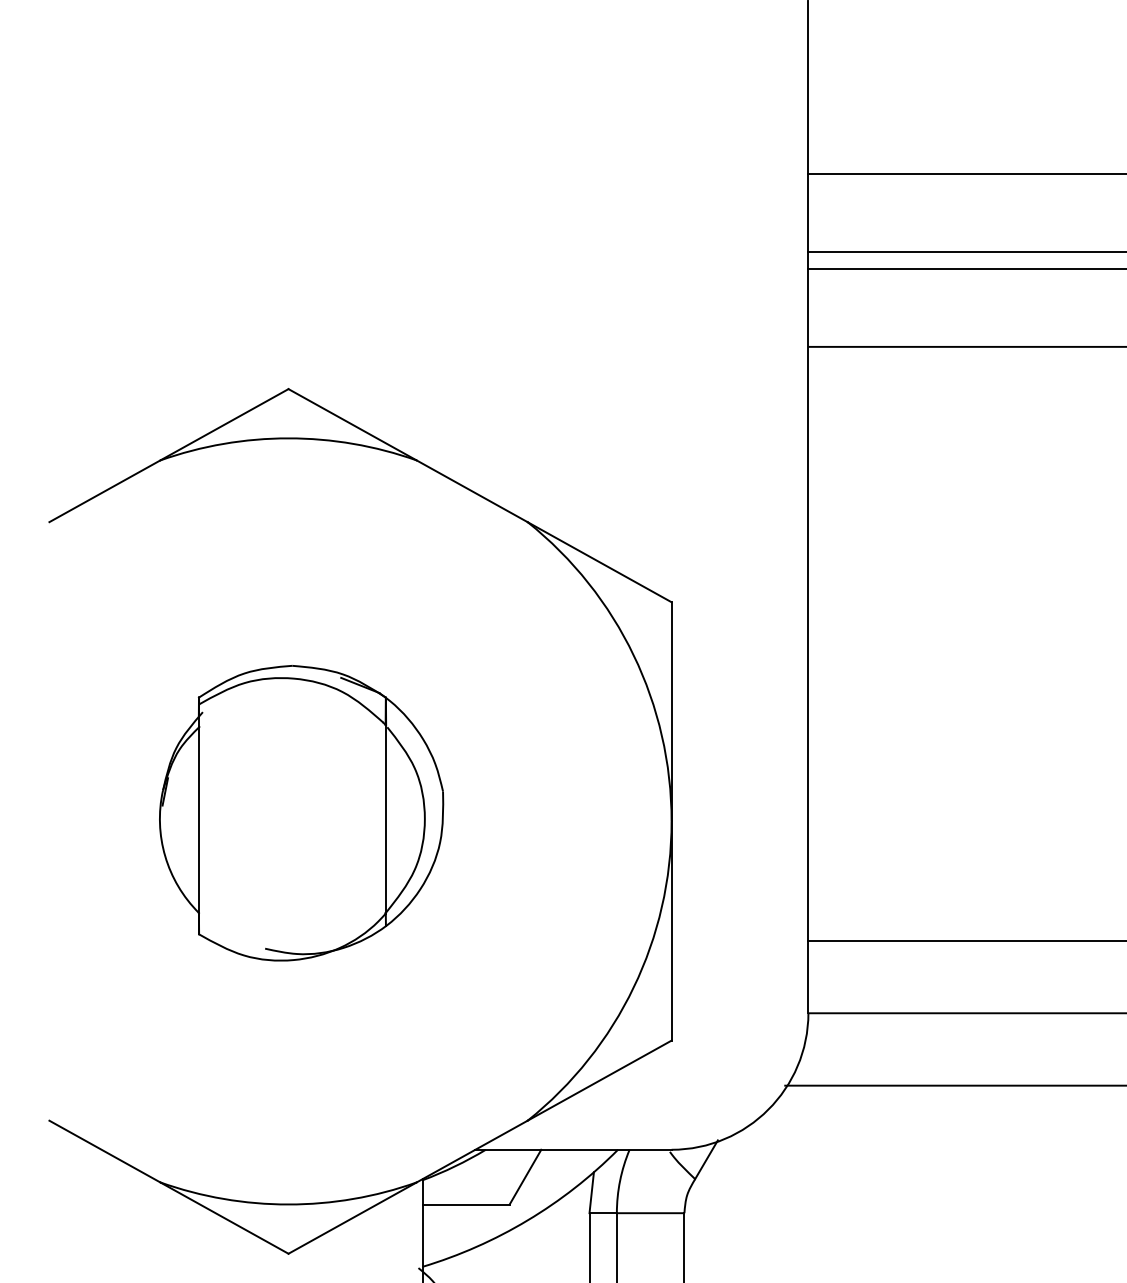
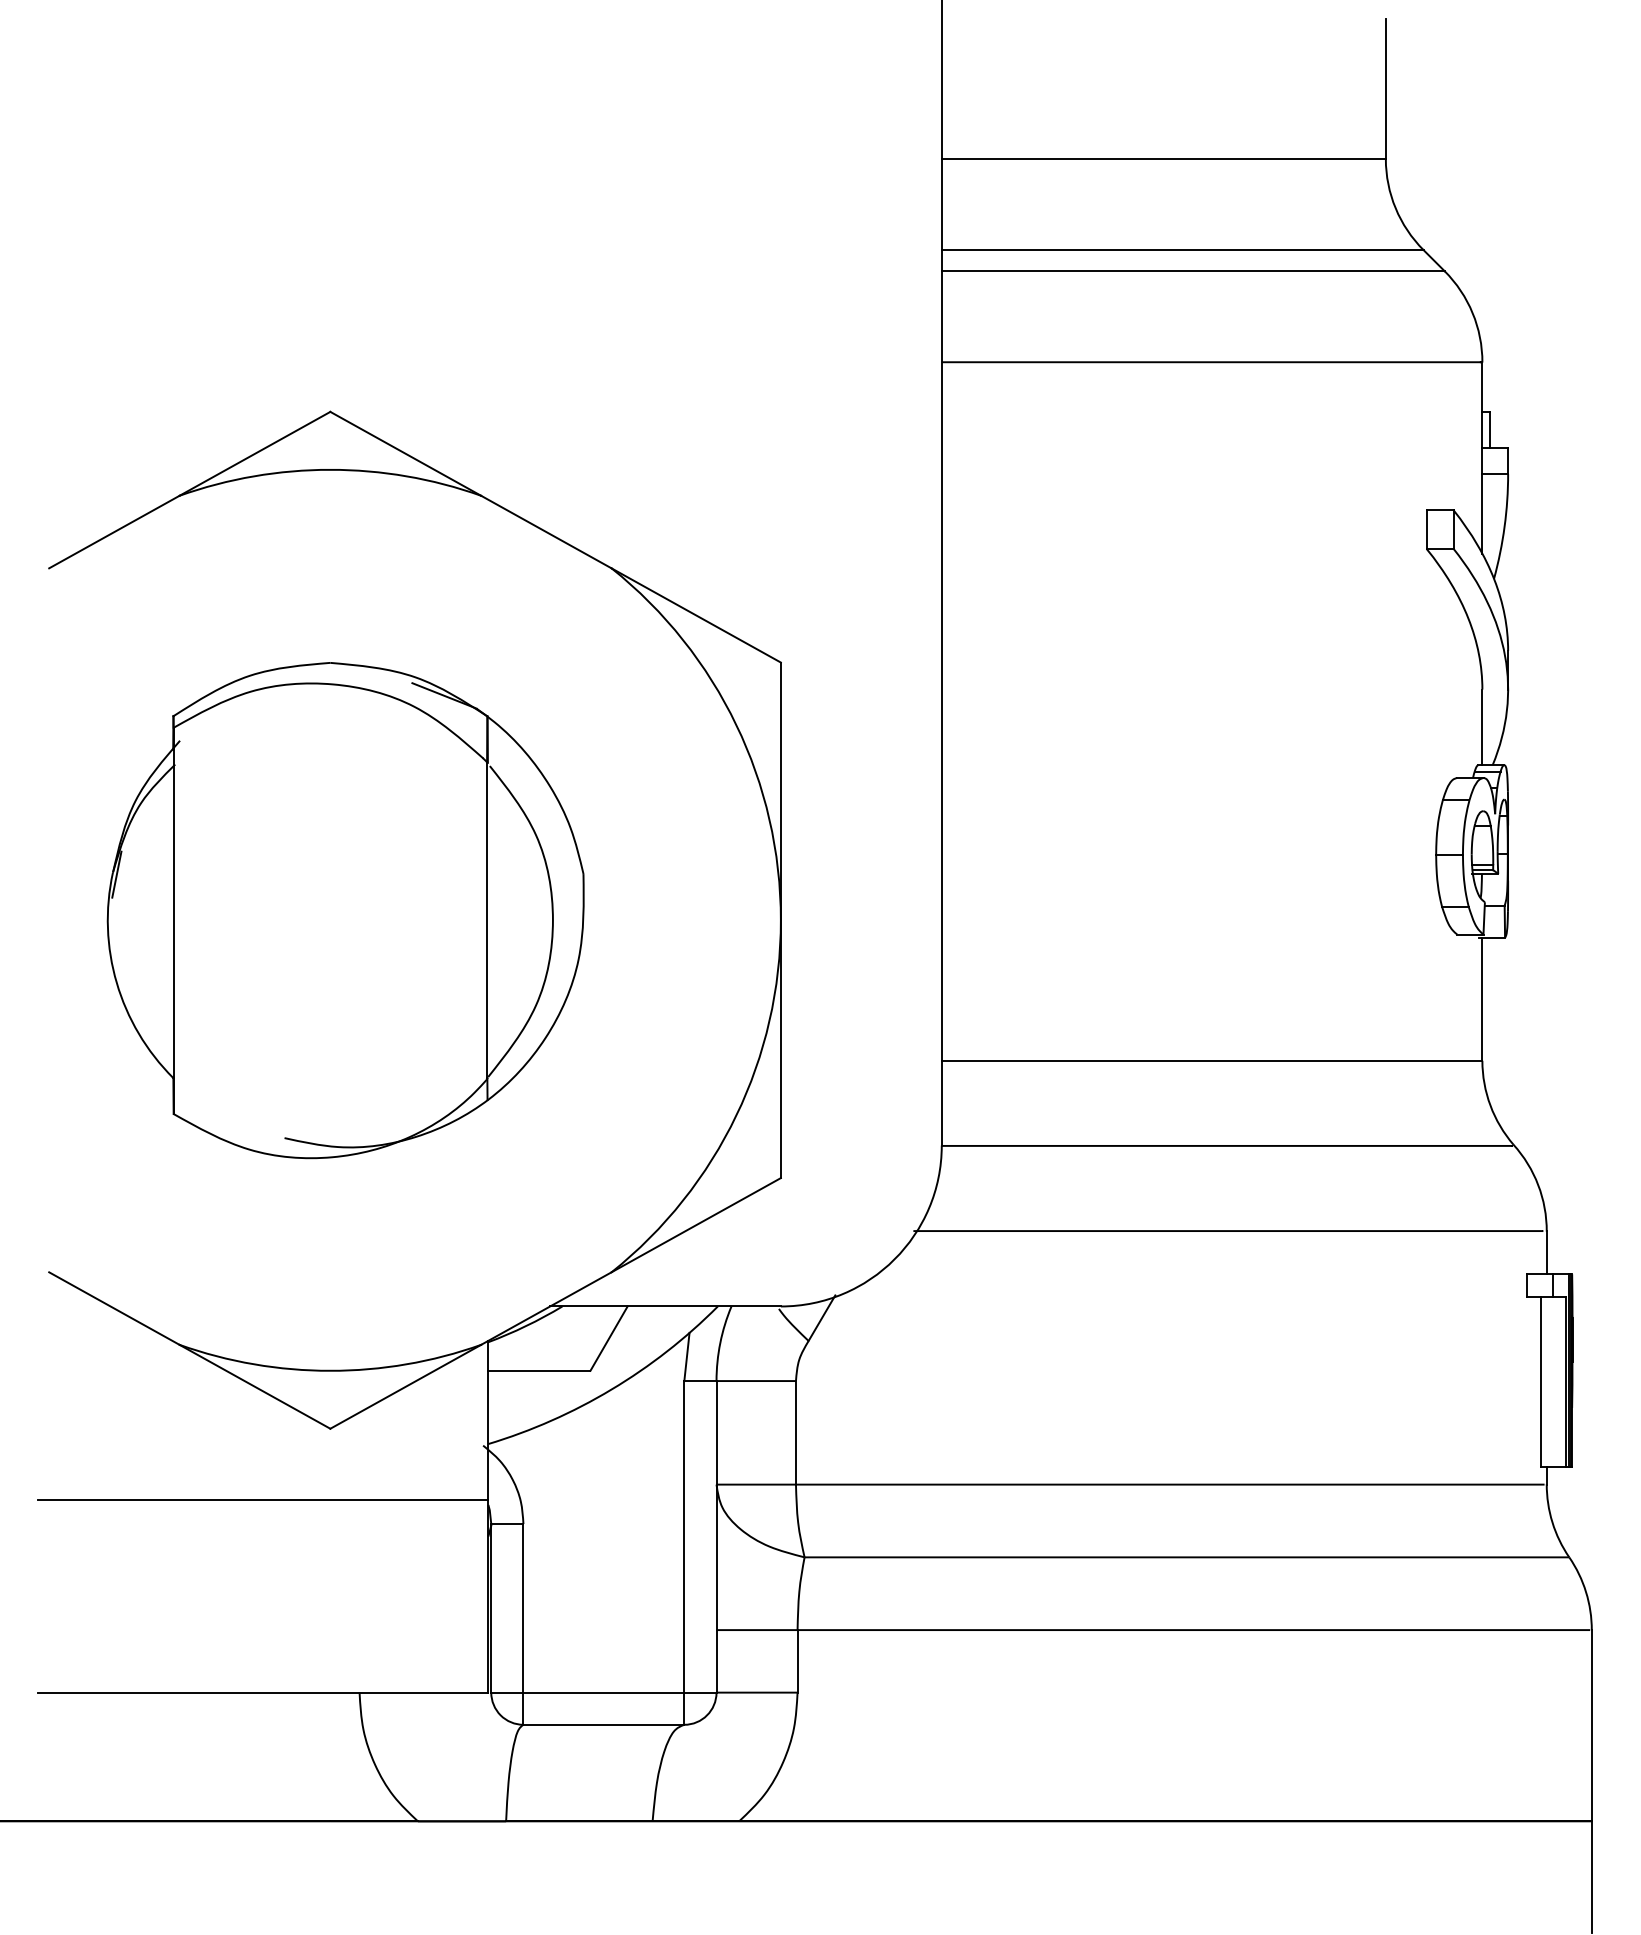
part: (301, 813) -> (345, 910), size x1.43

